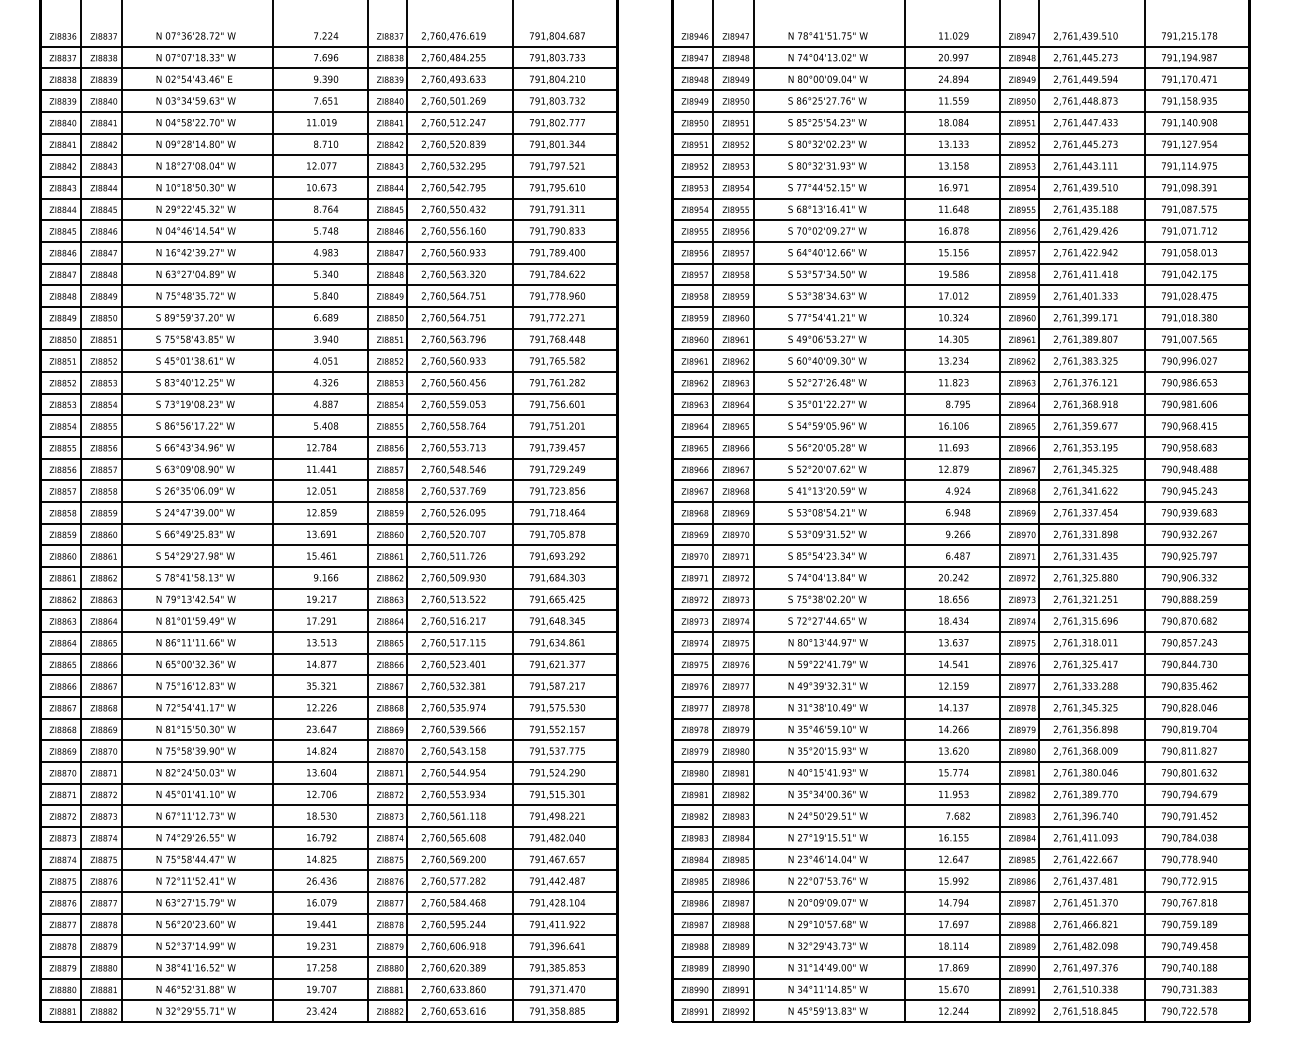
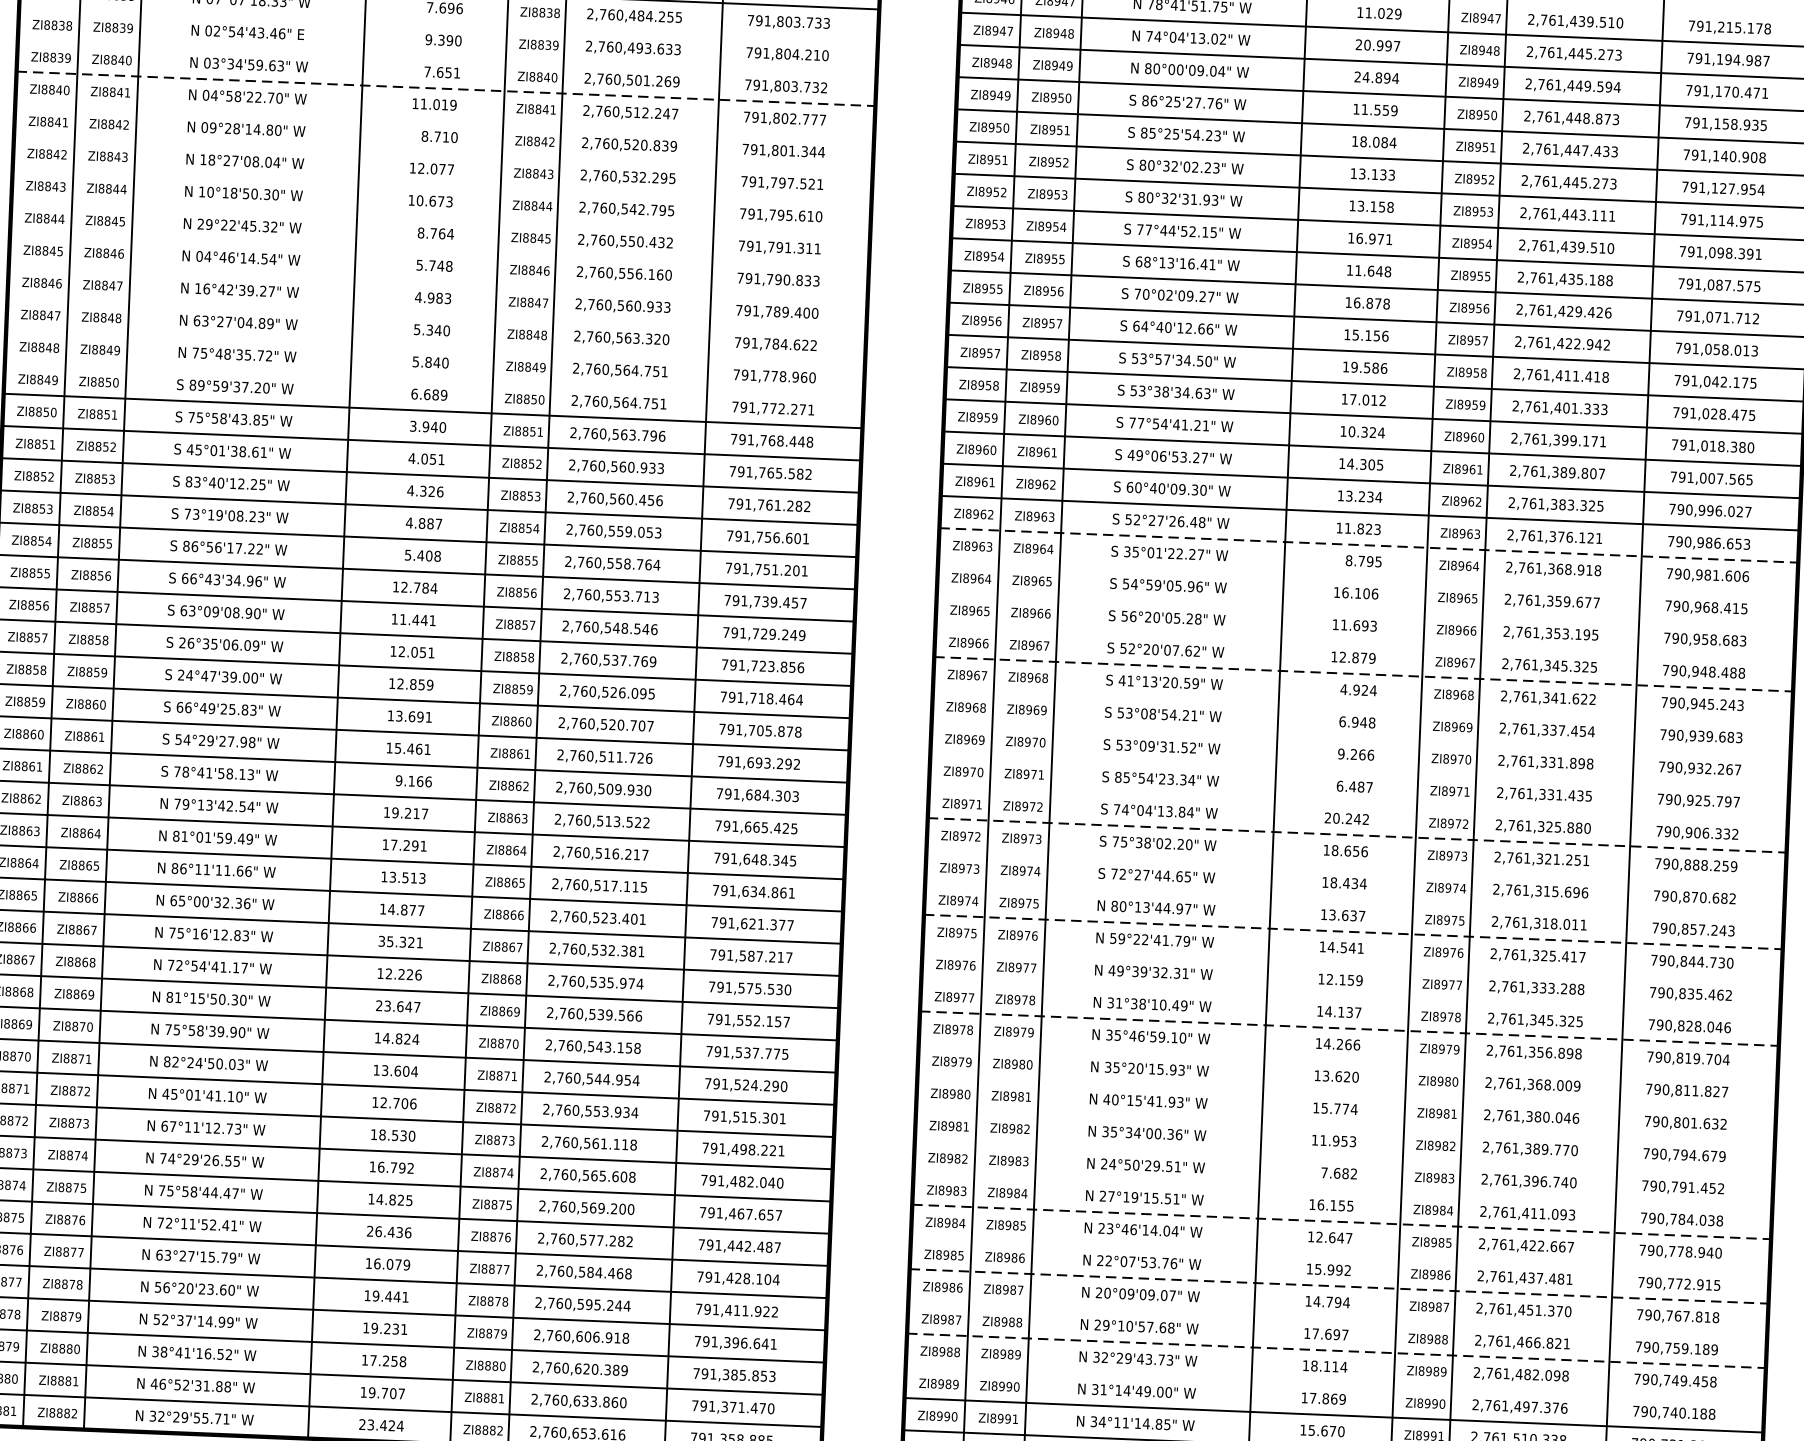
line: (328, 68) -> (447, 24), removed
line: (328, 90) -> (446, 57), removed
line: (328, 111) -> (445, 88), solid -> dashed
line: (328, 133) -> (444, 121), removed
line: (328, 155) -> (442, 153), removed
line: (328, 176) -> (441, 184), removed
line: (328, 198) -> (440, 217), removed
line: (328, 220) -> (438, 250), removed
line: (328, 241) -> (437, 281), removed
line: (328, 263) -> (436, 314), removed
line: (328, 285) -> (434, 347), removed
line: (328, 306) -> (433, 378), removed
line: (961, 393) -> (1369, 545), solid -> dashed
line: (960, 415) -> (1366, 578), removed
line: (960, 436) -> (1365, 609), removed
line: (960, 458) -> (1364, 641), removed
line: (961, 480) -> (1364, 674), solid -> dashed
line: (960, 501) -> (1361, 705), removed
line: (960, 523) -> (1360, 738), removed
line: (960, 545) -> (1359, 771), removed
line: (960, 566) -> (1357, 802), removed
line: (961, 588) -> (1357, 835), solid -> dashed
line: (960, 610) -> (1355, 867), removed
line: (960, 631) -> (1353, 899), removed
line: (961, 653) -> (1354, 931), solid -> dashed
line: (960, 675) -> (1351, 964), removed
line: (960, 696) -> (1349, 995), removed
line: (961, 718) -> (1350, 1028), solid -> dashed
line: (960, 740) -> (1347, 1061), removed
line: (960, 761) -> (1346, 1092), removed
line: (960, 783) -> (1344, 1125), removed
line: (960, 805) -> (1343, 1157), removed
line: (960, 826) -> (1342, 1189), removed
line: (961, 848) -> (1342, 1221), solid -> dashed
line: (960, 870) -> (1339, 1254), removed
line: (961, 891) -> (1339, 1285), solid -> dashed
line: (960, 913) -> (1337, 1318), removed
line: (961, 935) -> (1337, 1351), solid -> dashed
line: (960, 956) -> (1334, 1382), removed

